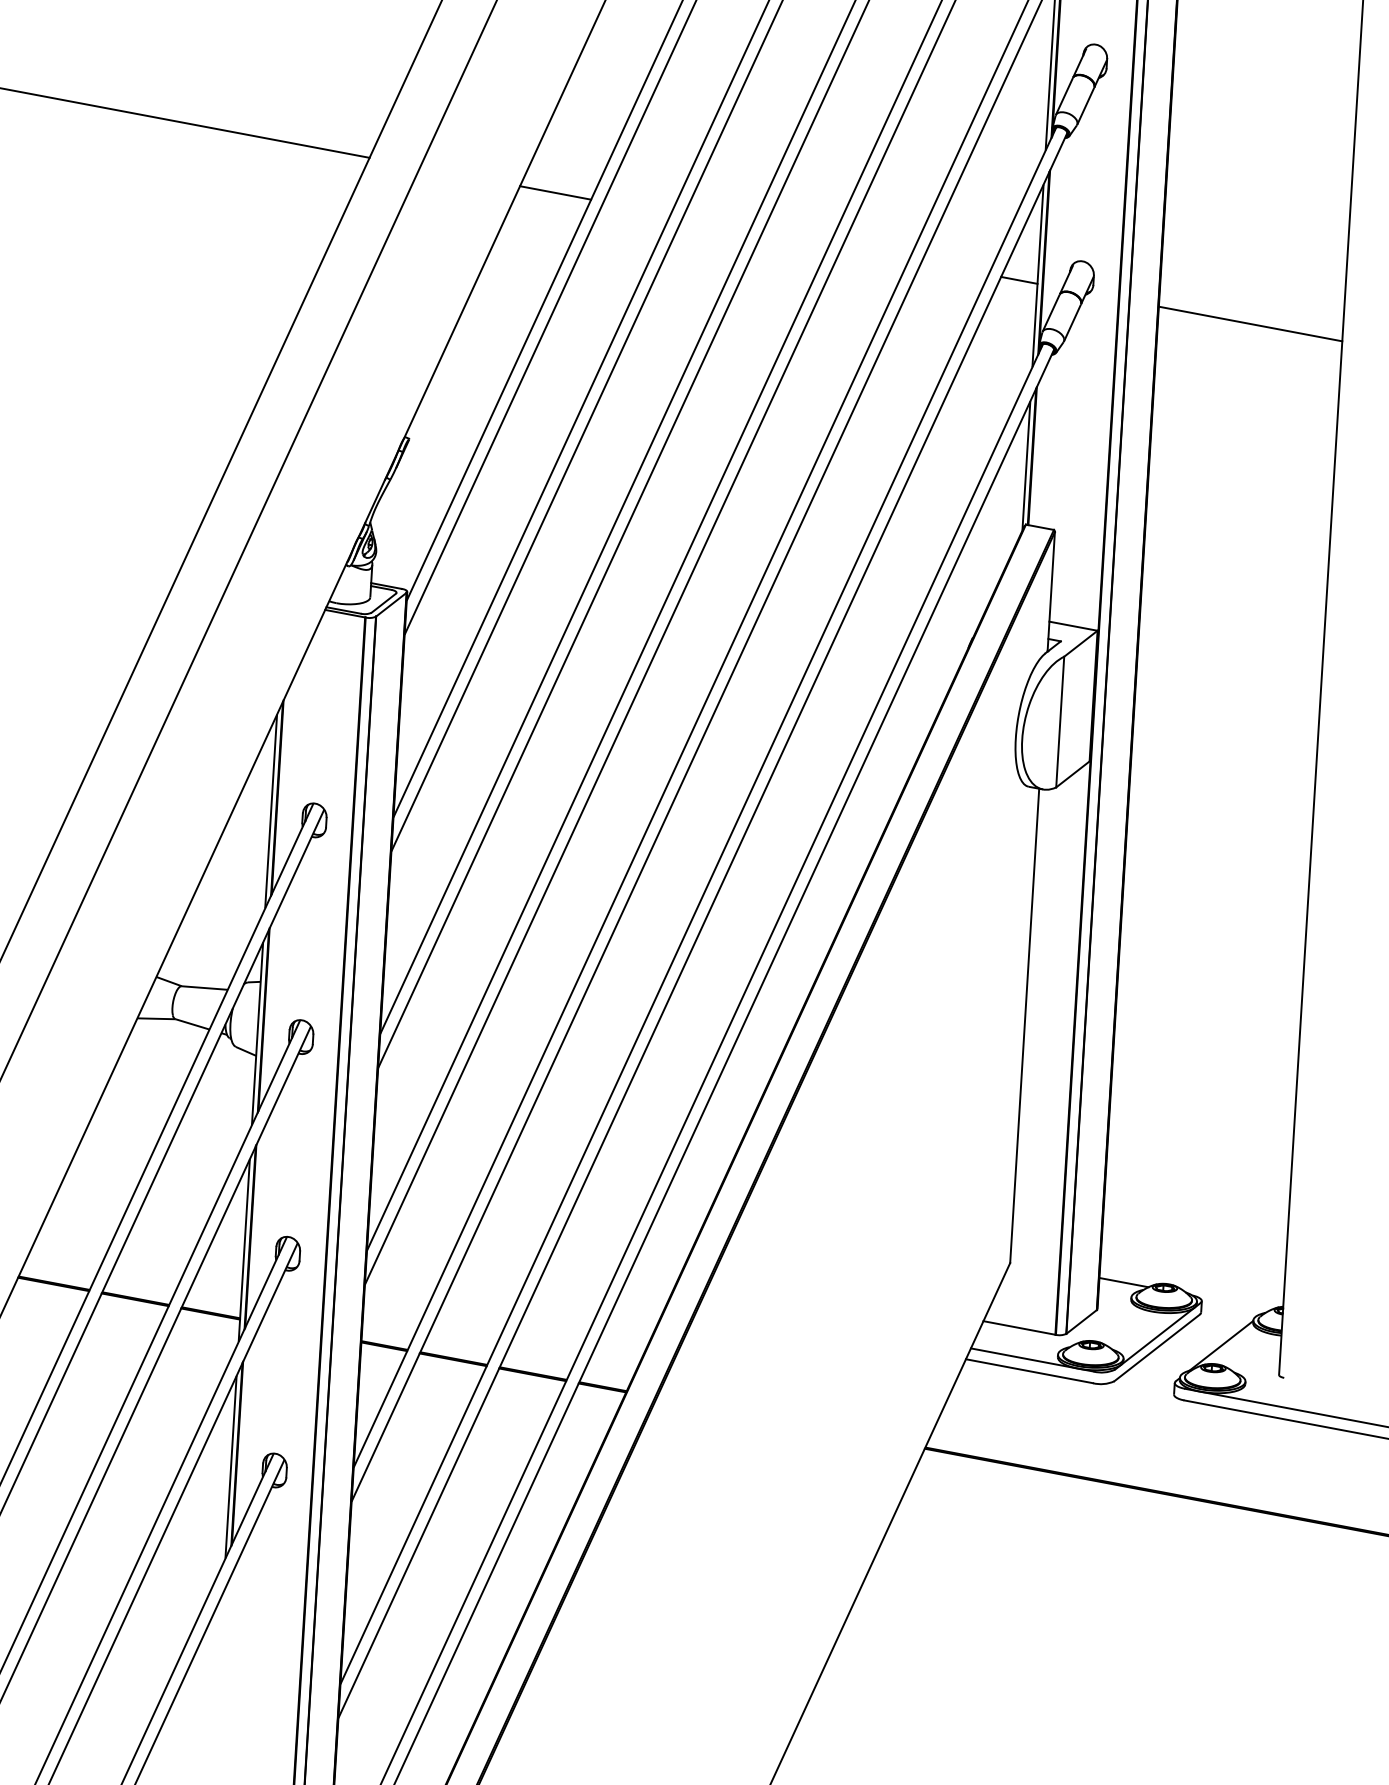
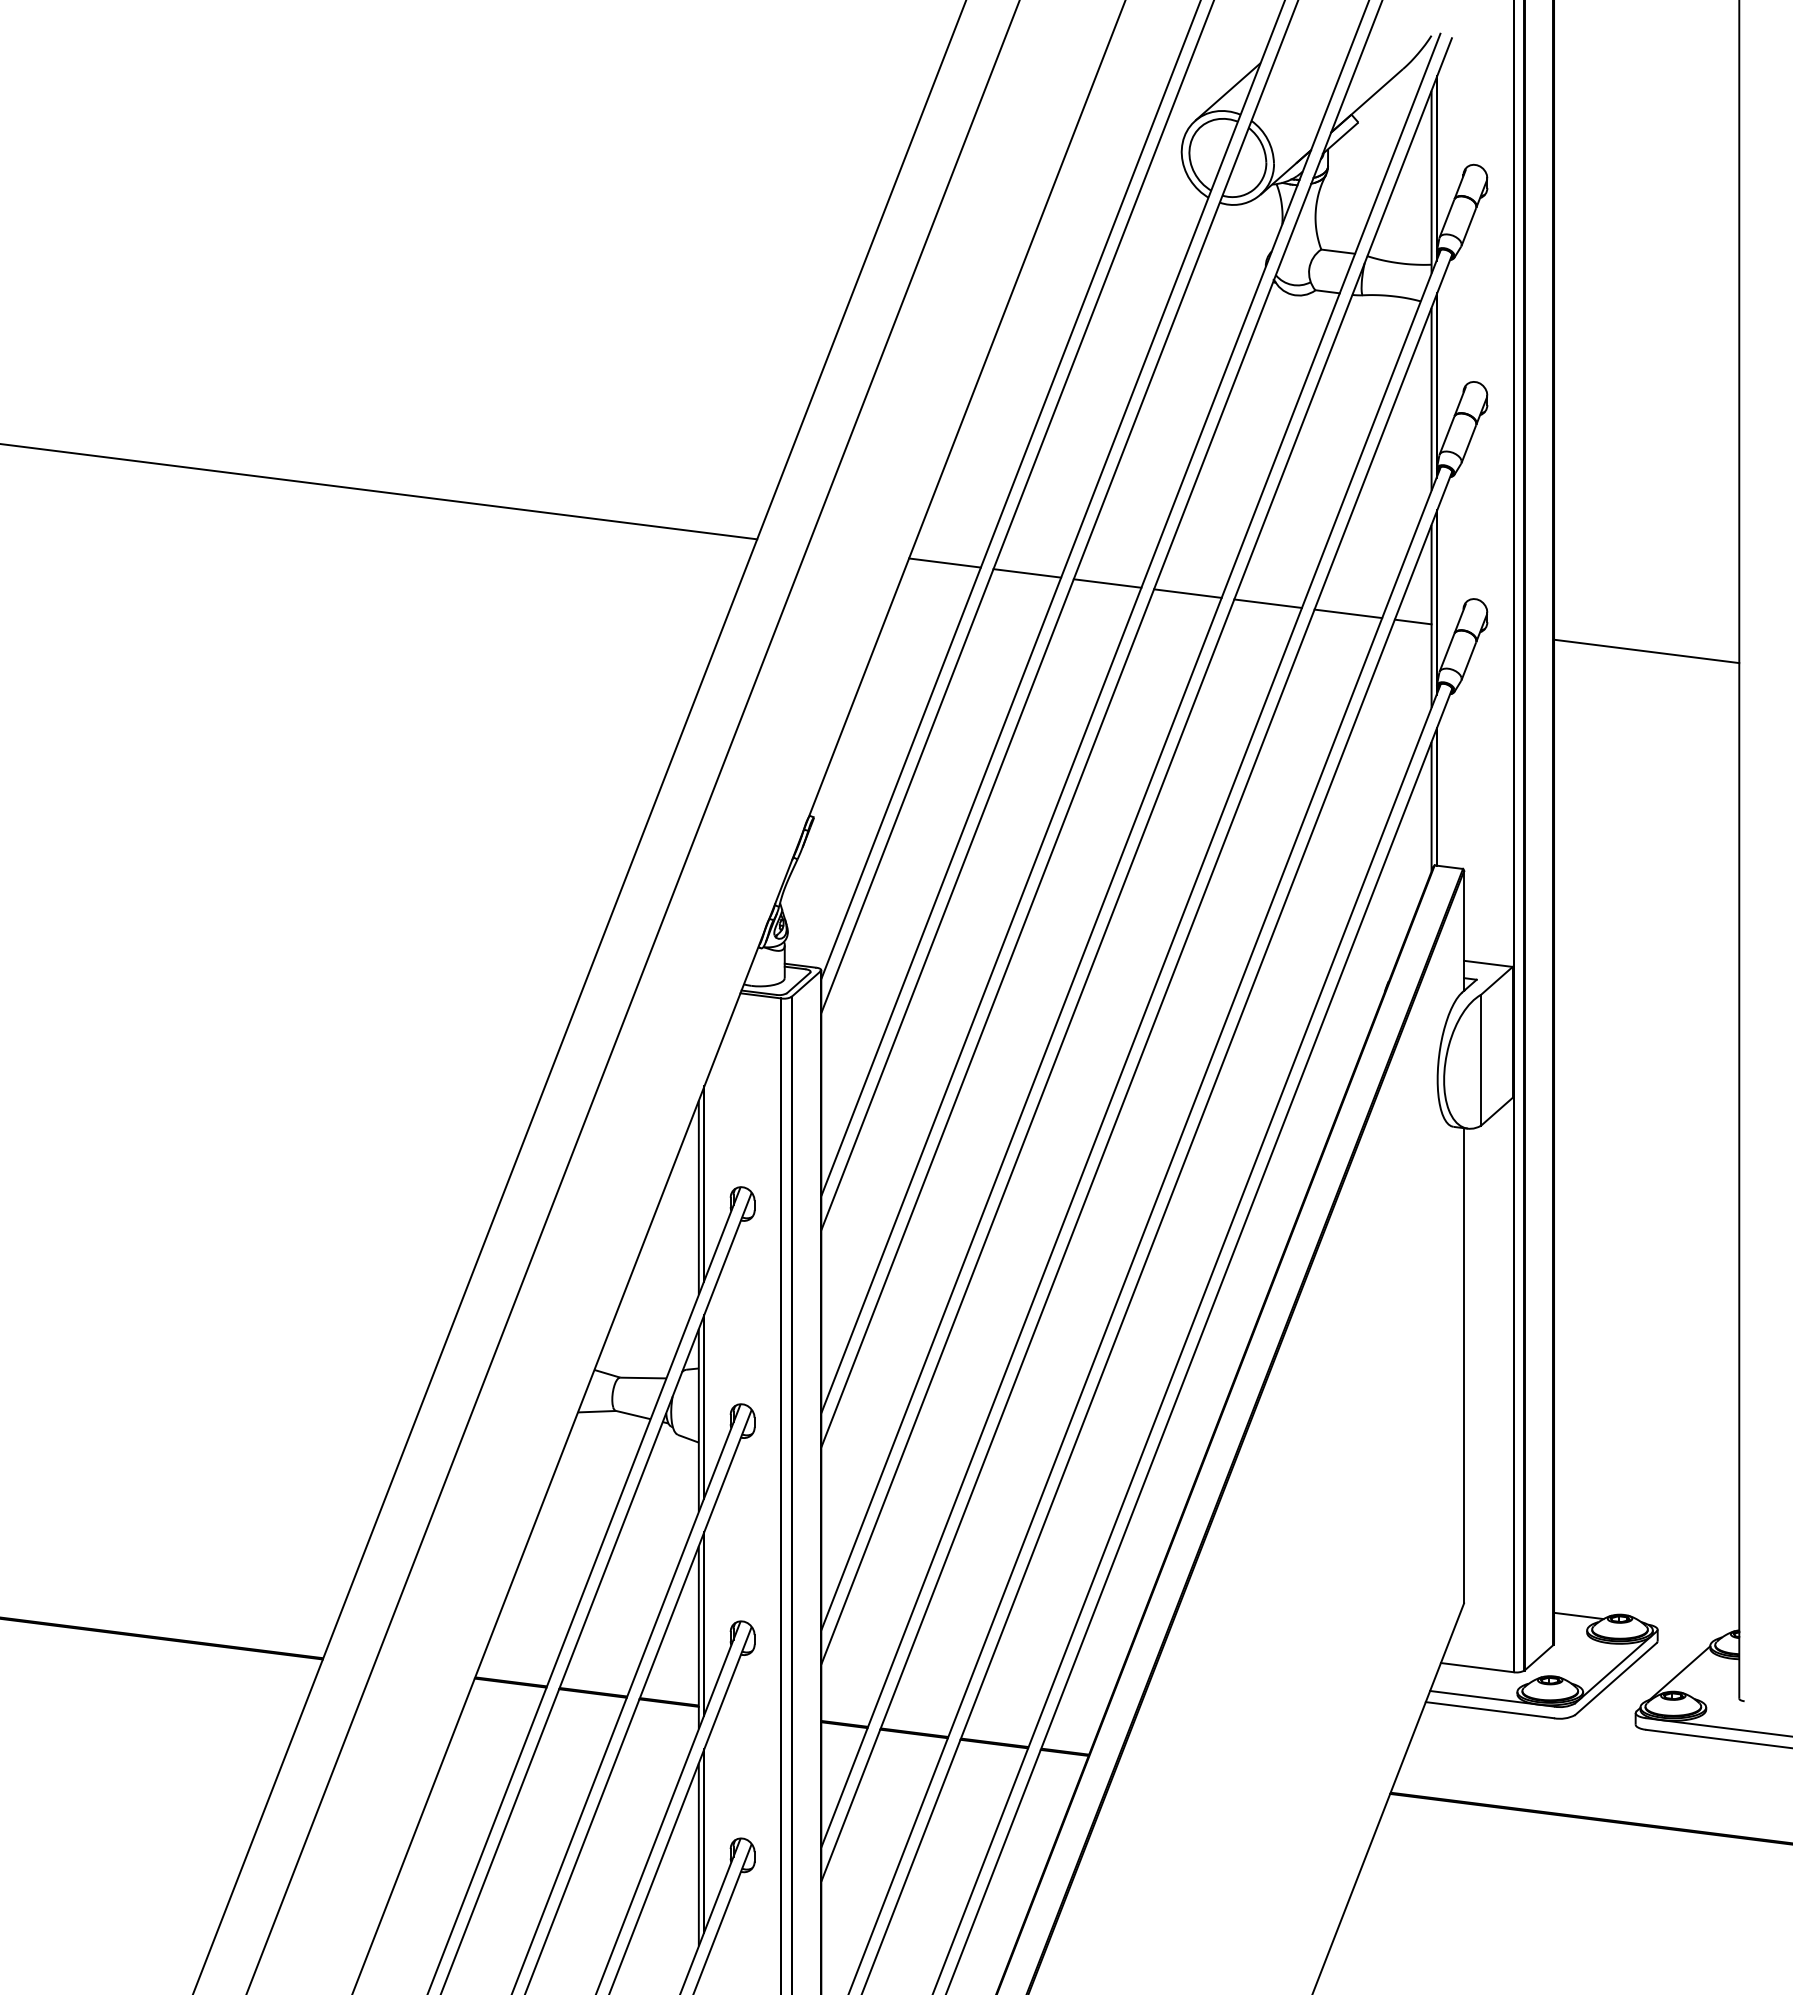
line: (637, 208) -> (1027, 573), added
line: (716, 223) -> (1107, 583), added
line: (795, 238) -> (1187, 593), added
line: (875, 253) -> (1267, 603), added
line: (955, 267) -> (1348, 613), added

